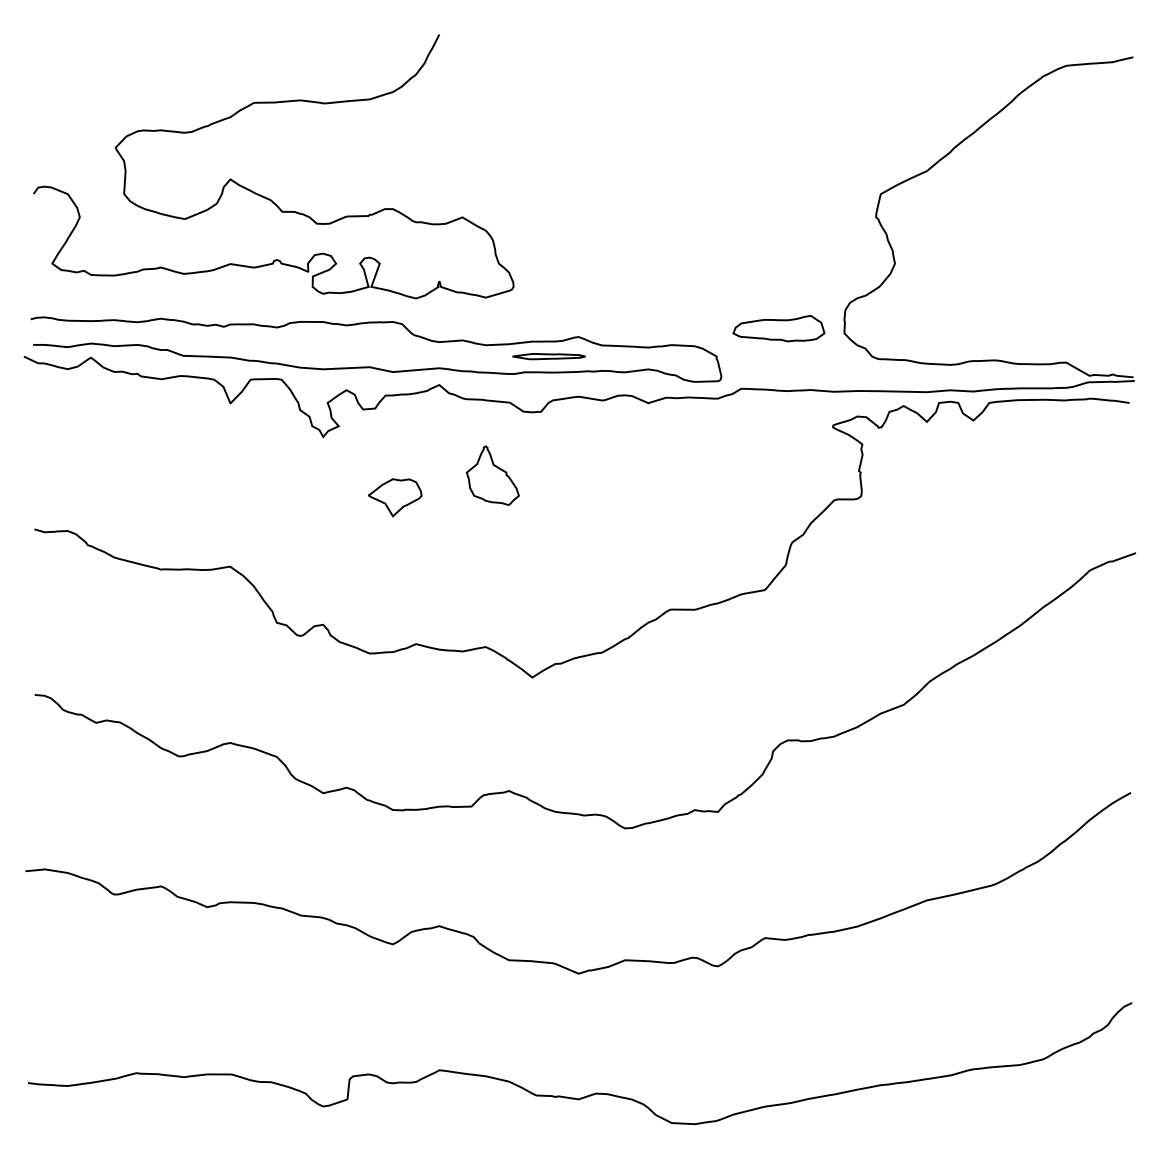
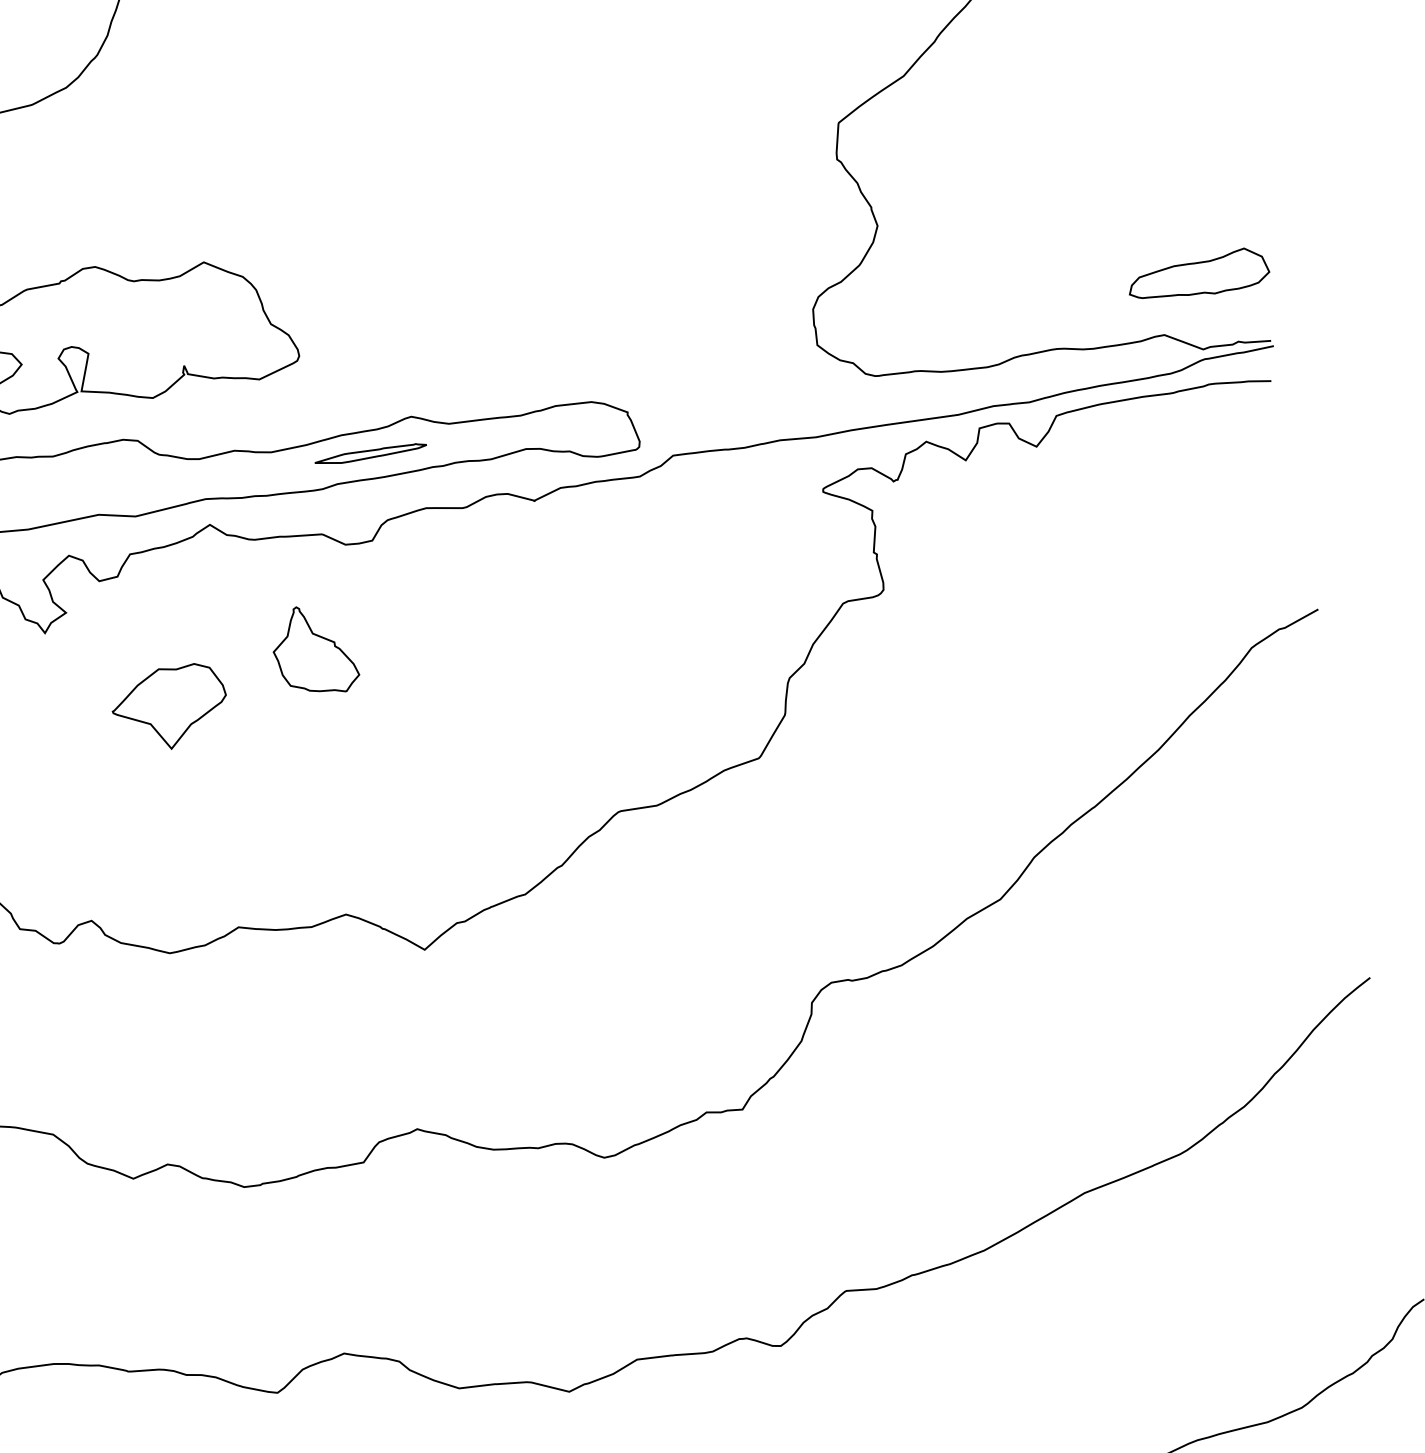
part: (778, 328) -> (1197, 275), moved
part: (395, 497) -> (170, 707), size x1.4

